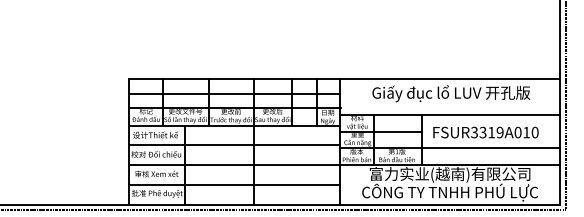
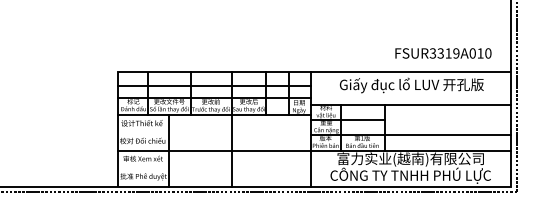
text: (485, 132) -> (443, 53), moved
line: (234, 145) -> (214, 132), removed
line: (234, 184) -> (214, 168), removed

